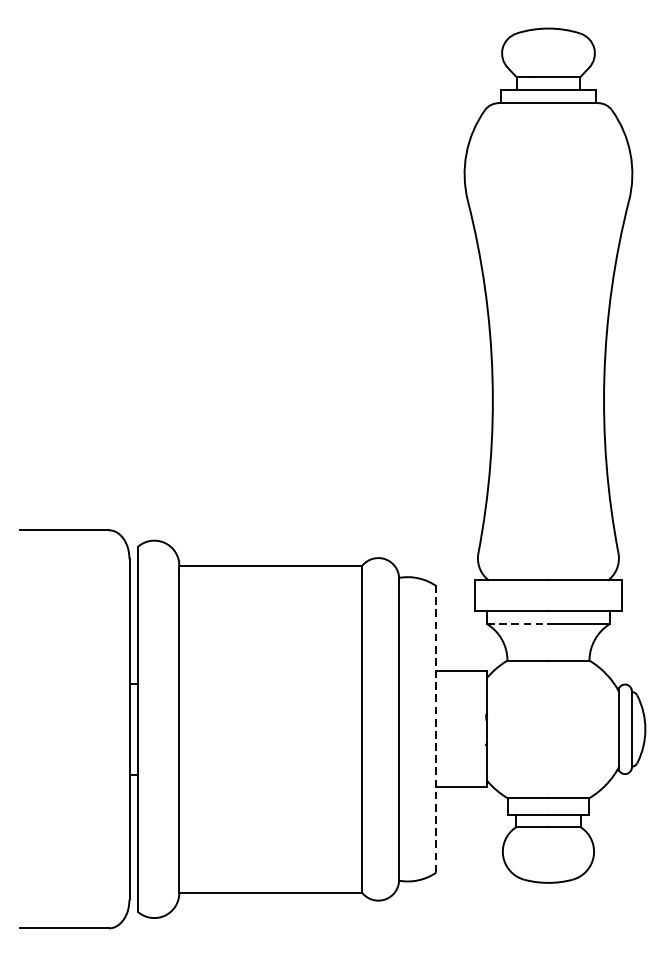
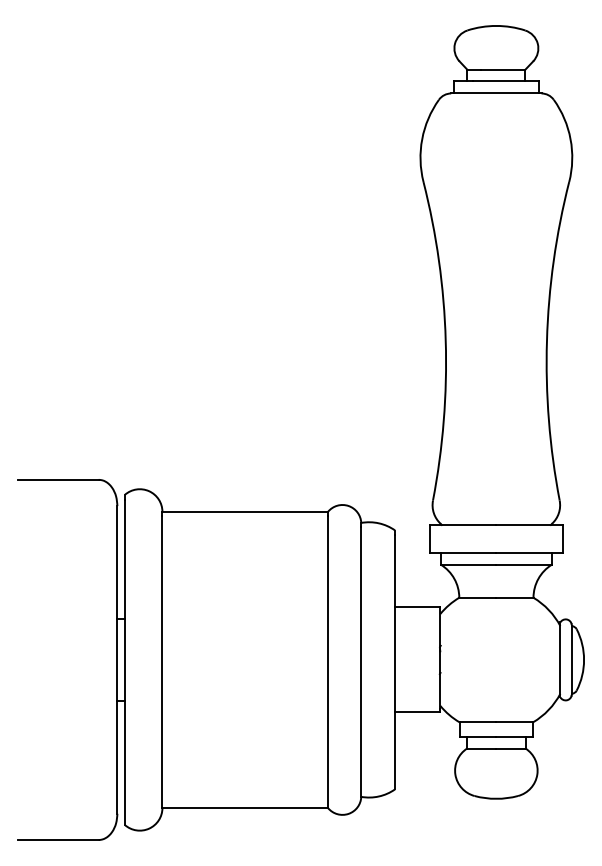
line: (517, 623) -> (468, 564), dashed -> solid
line: (436, 731) -> (395, 661), dashed -> solid

